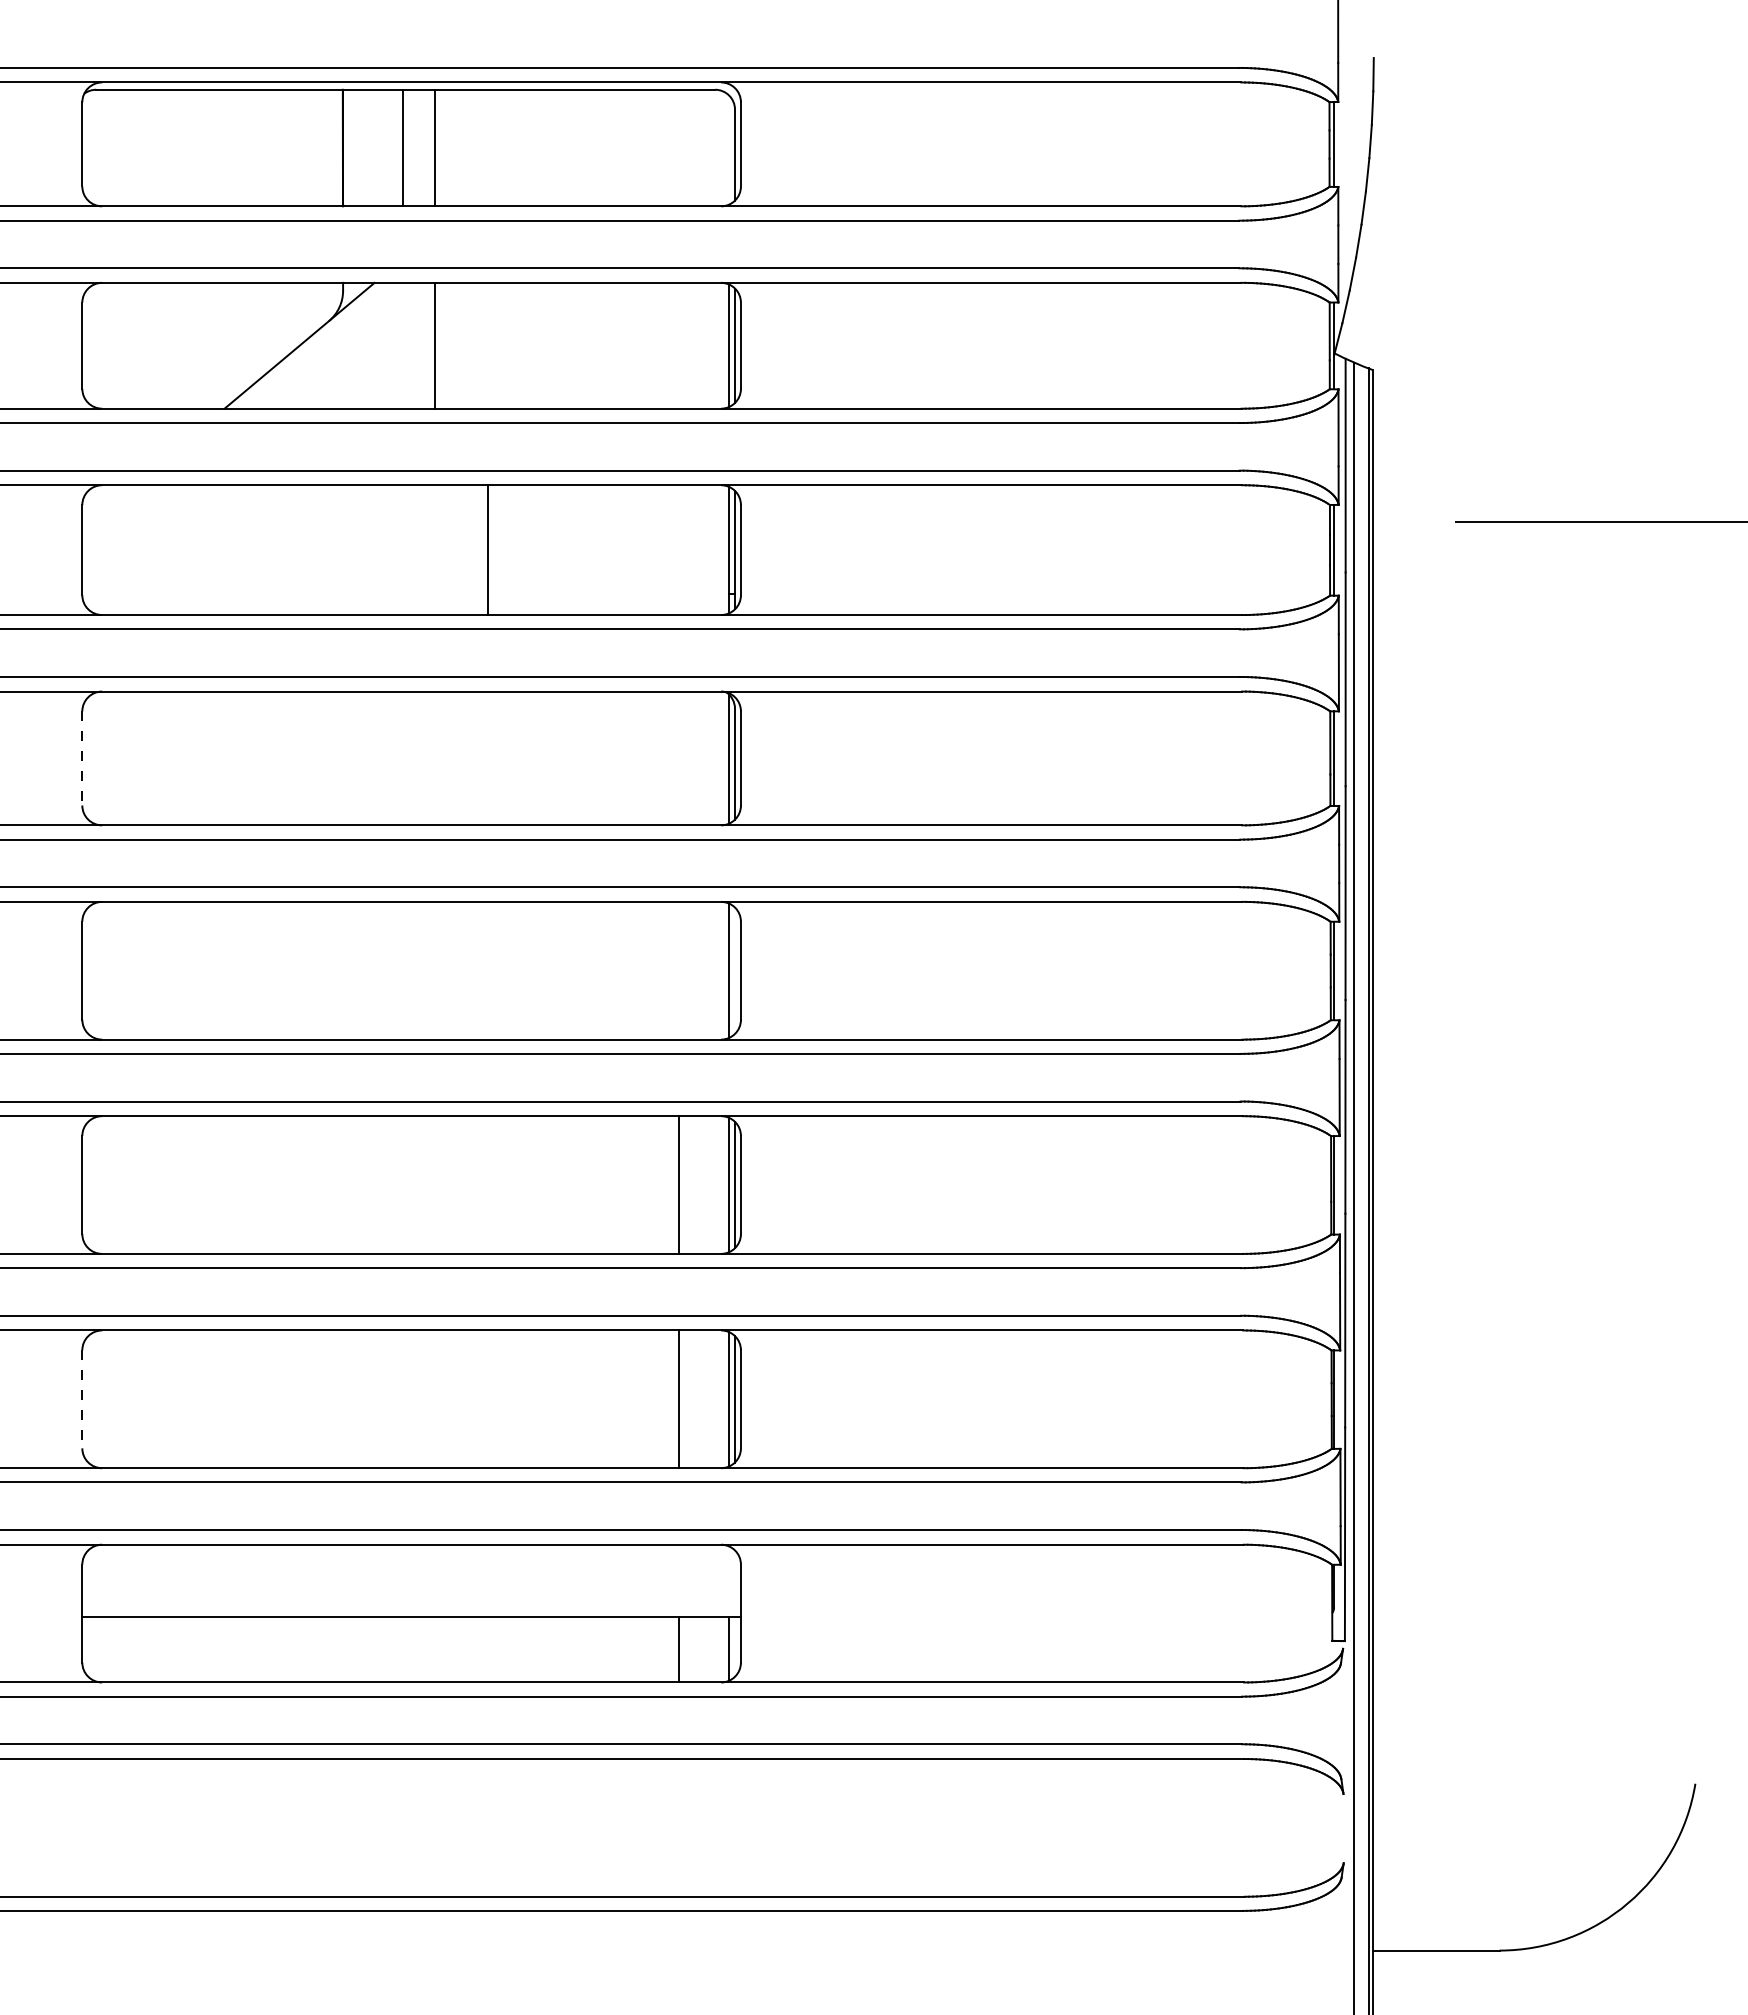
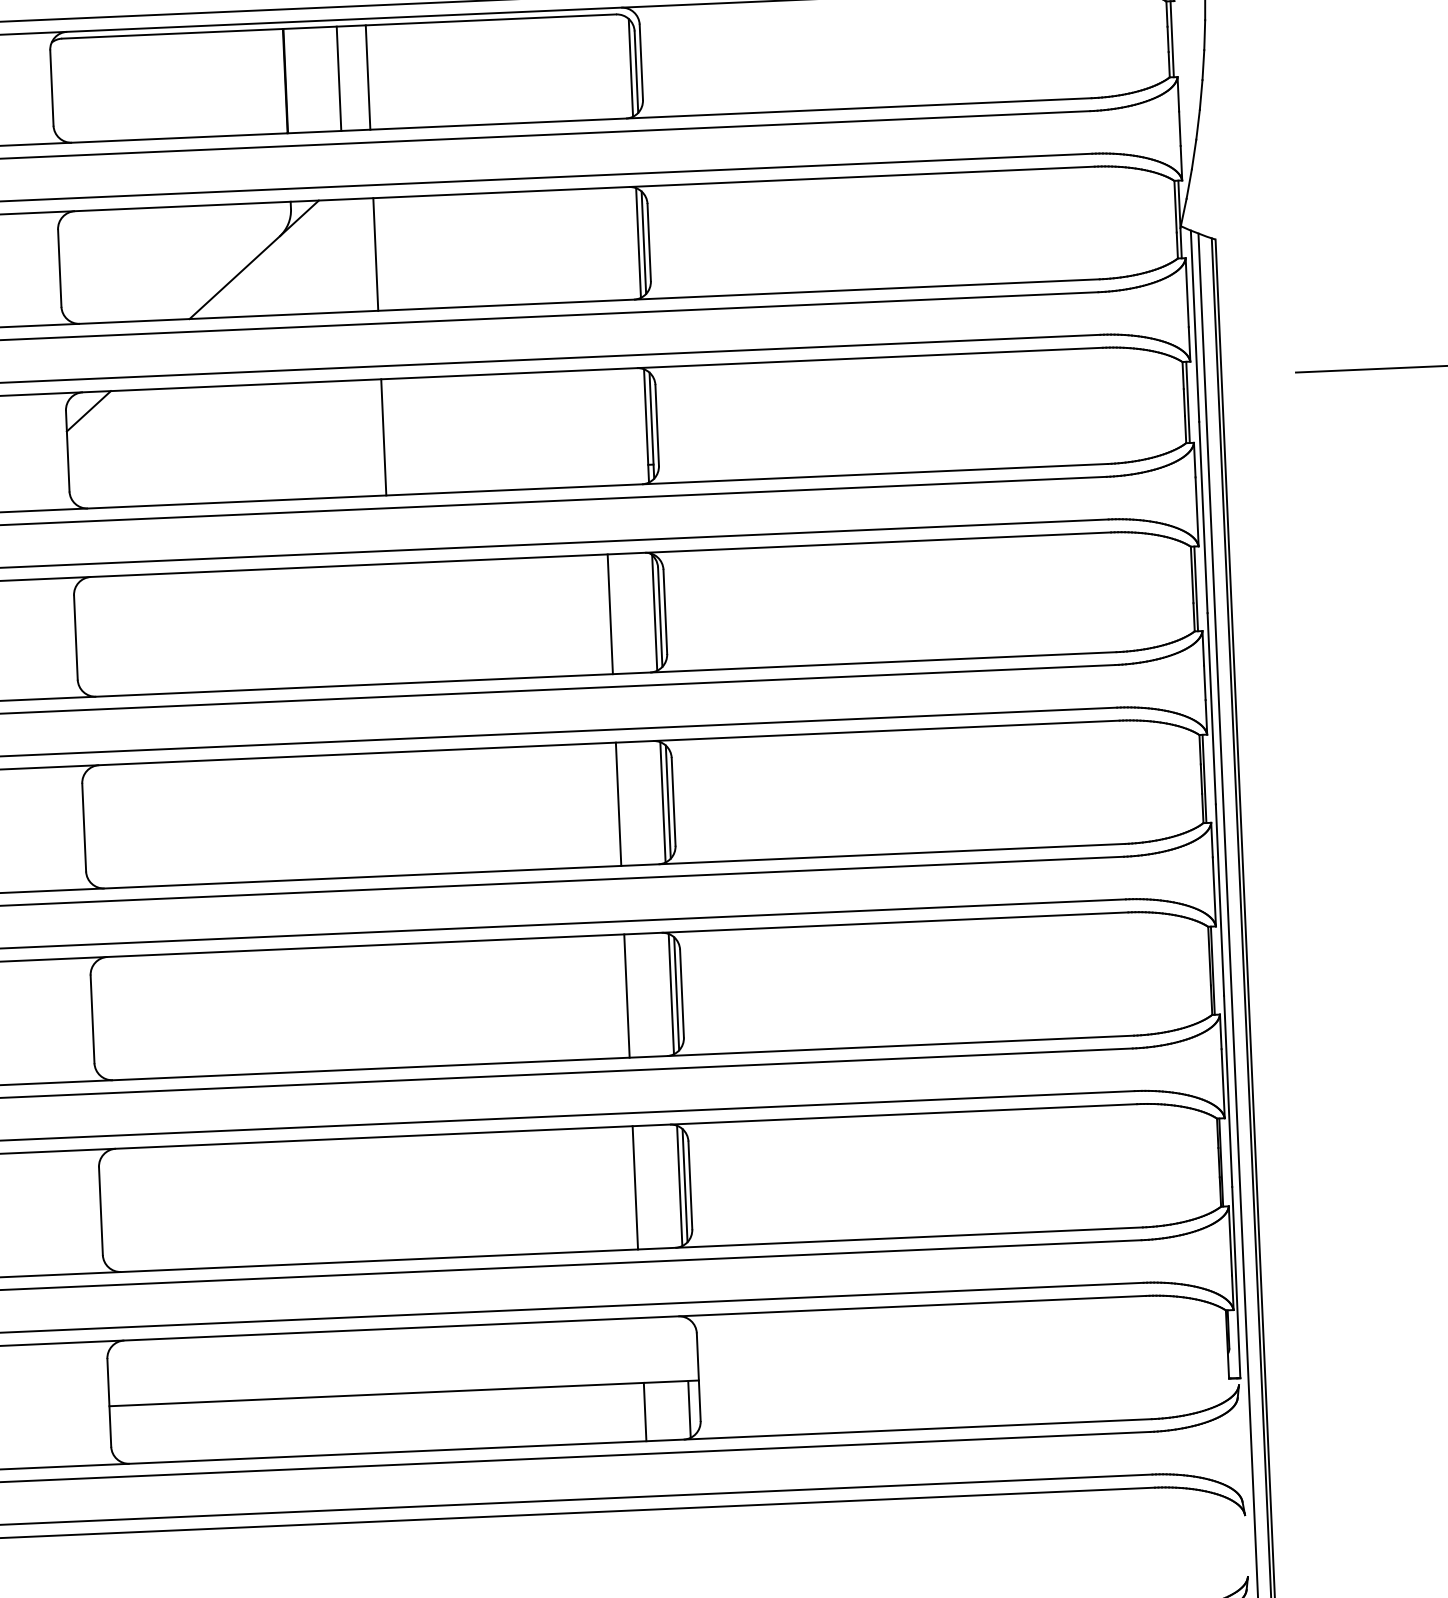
line: (729, 149) -> (631, 67), added
line: (107, 506) -> (88, 411), added
line: (488, 550) -> (383, 437), moved
line: (82, 758) -> (76, 637), dashed -> solid
line: (679, 758) -> (610, 614), added
line: (679, 970) -> (618, 804), added
line: (735, 970) -> (668, 801), added
line: (82, 1399) -> (101, 1211), dashed -> solid

